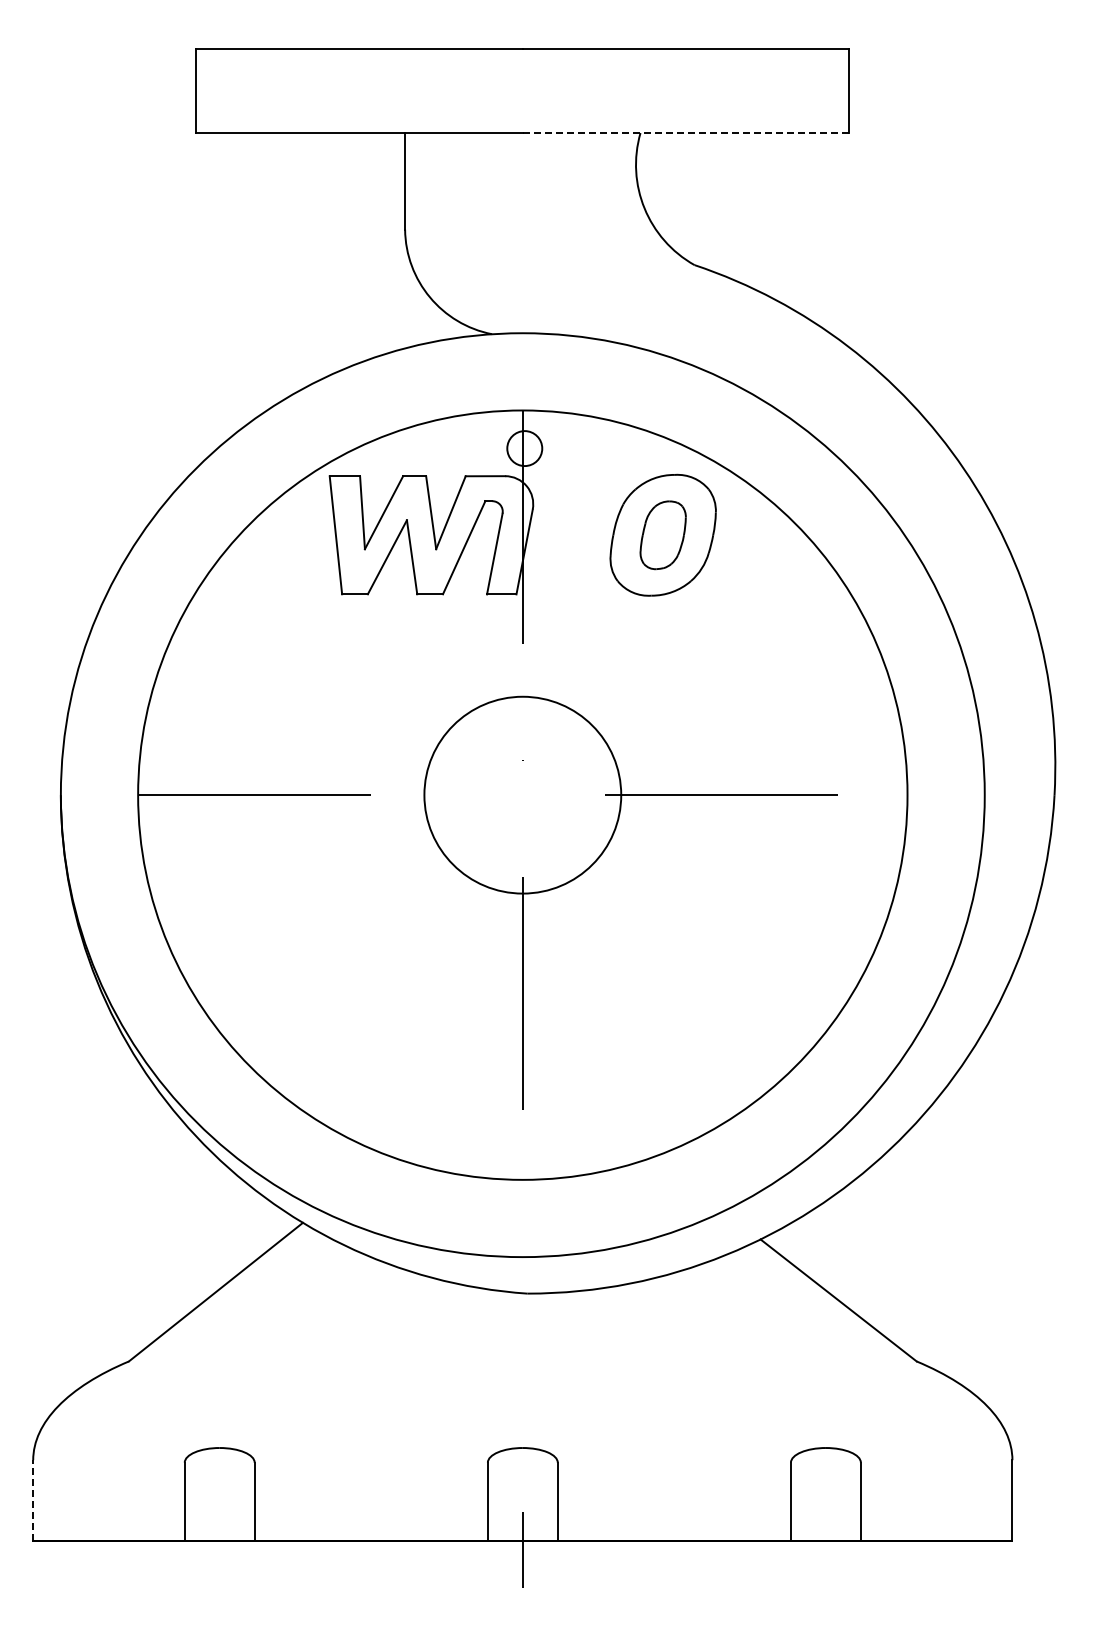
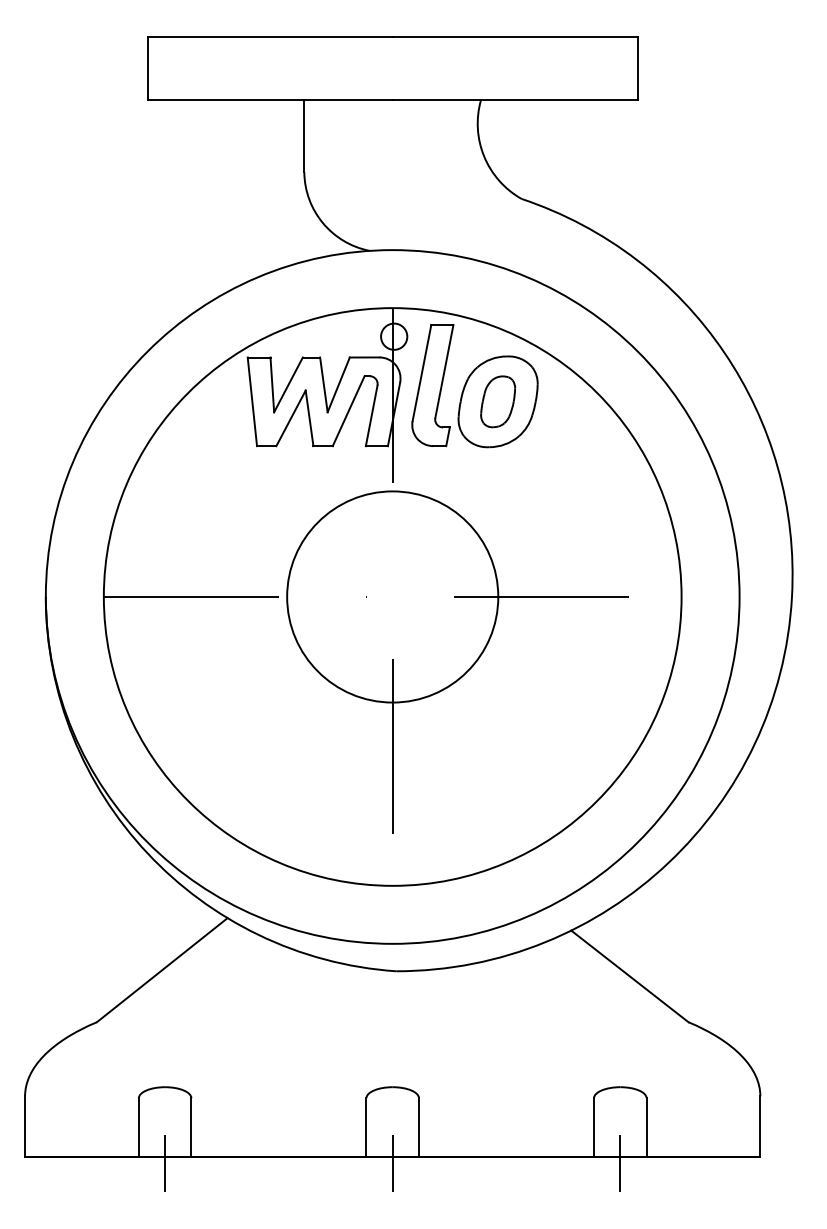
line: (686, 133) -> (515, 100), dashed -> solid
part: (576, 513) -> (433, 385), added
circle: (522, 794) -> (392, 596), size x1.43
line: (33, 1500) -> (25, 1126), dashed -> solid
line: (219, 1549) -> (164, 1163), added
line: (825, 1549) -> (619, 1163), added

